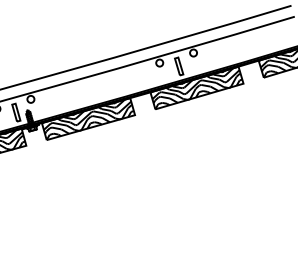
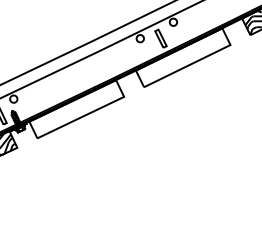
hatch: (196, 88) -> (182, 58), removed
hatch: (87, 119) -> (75, 109), removed

